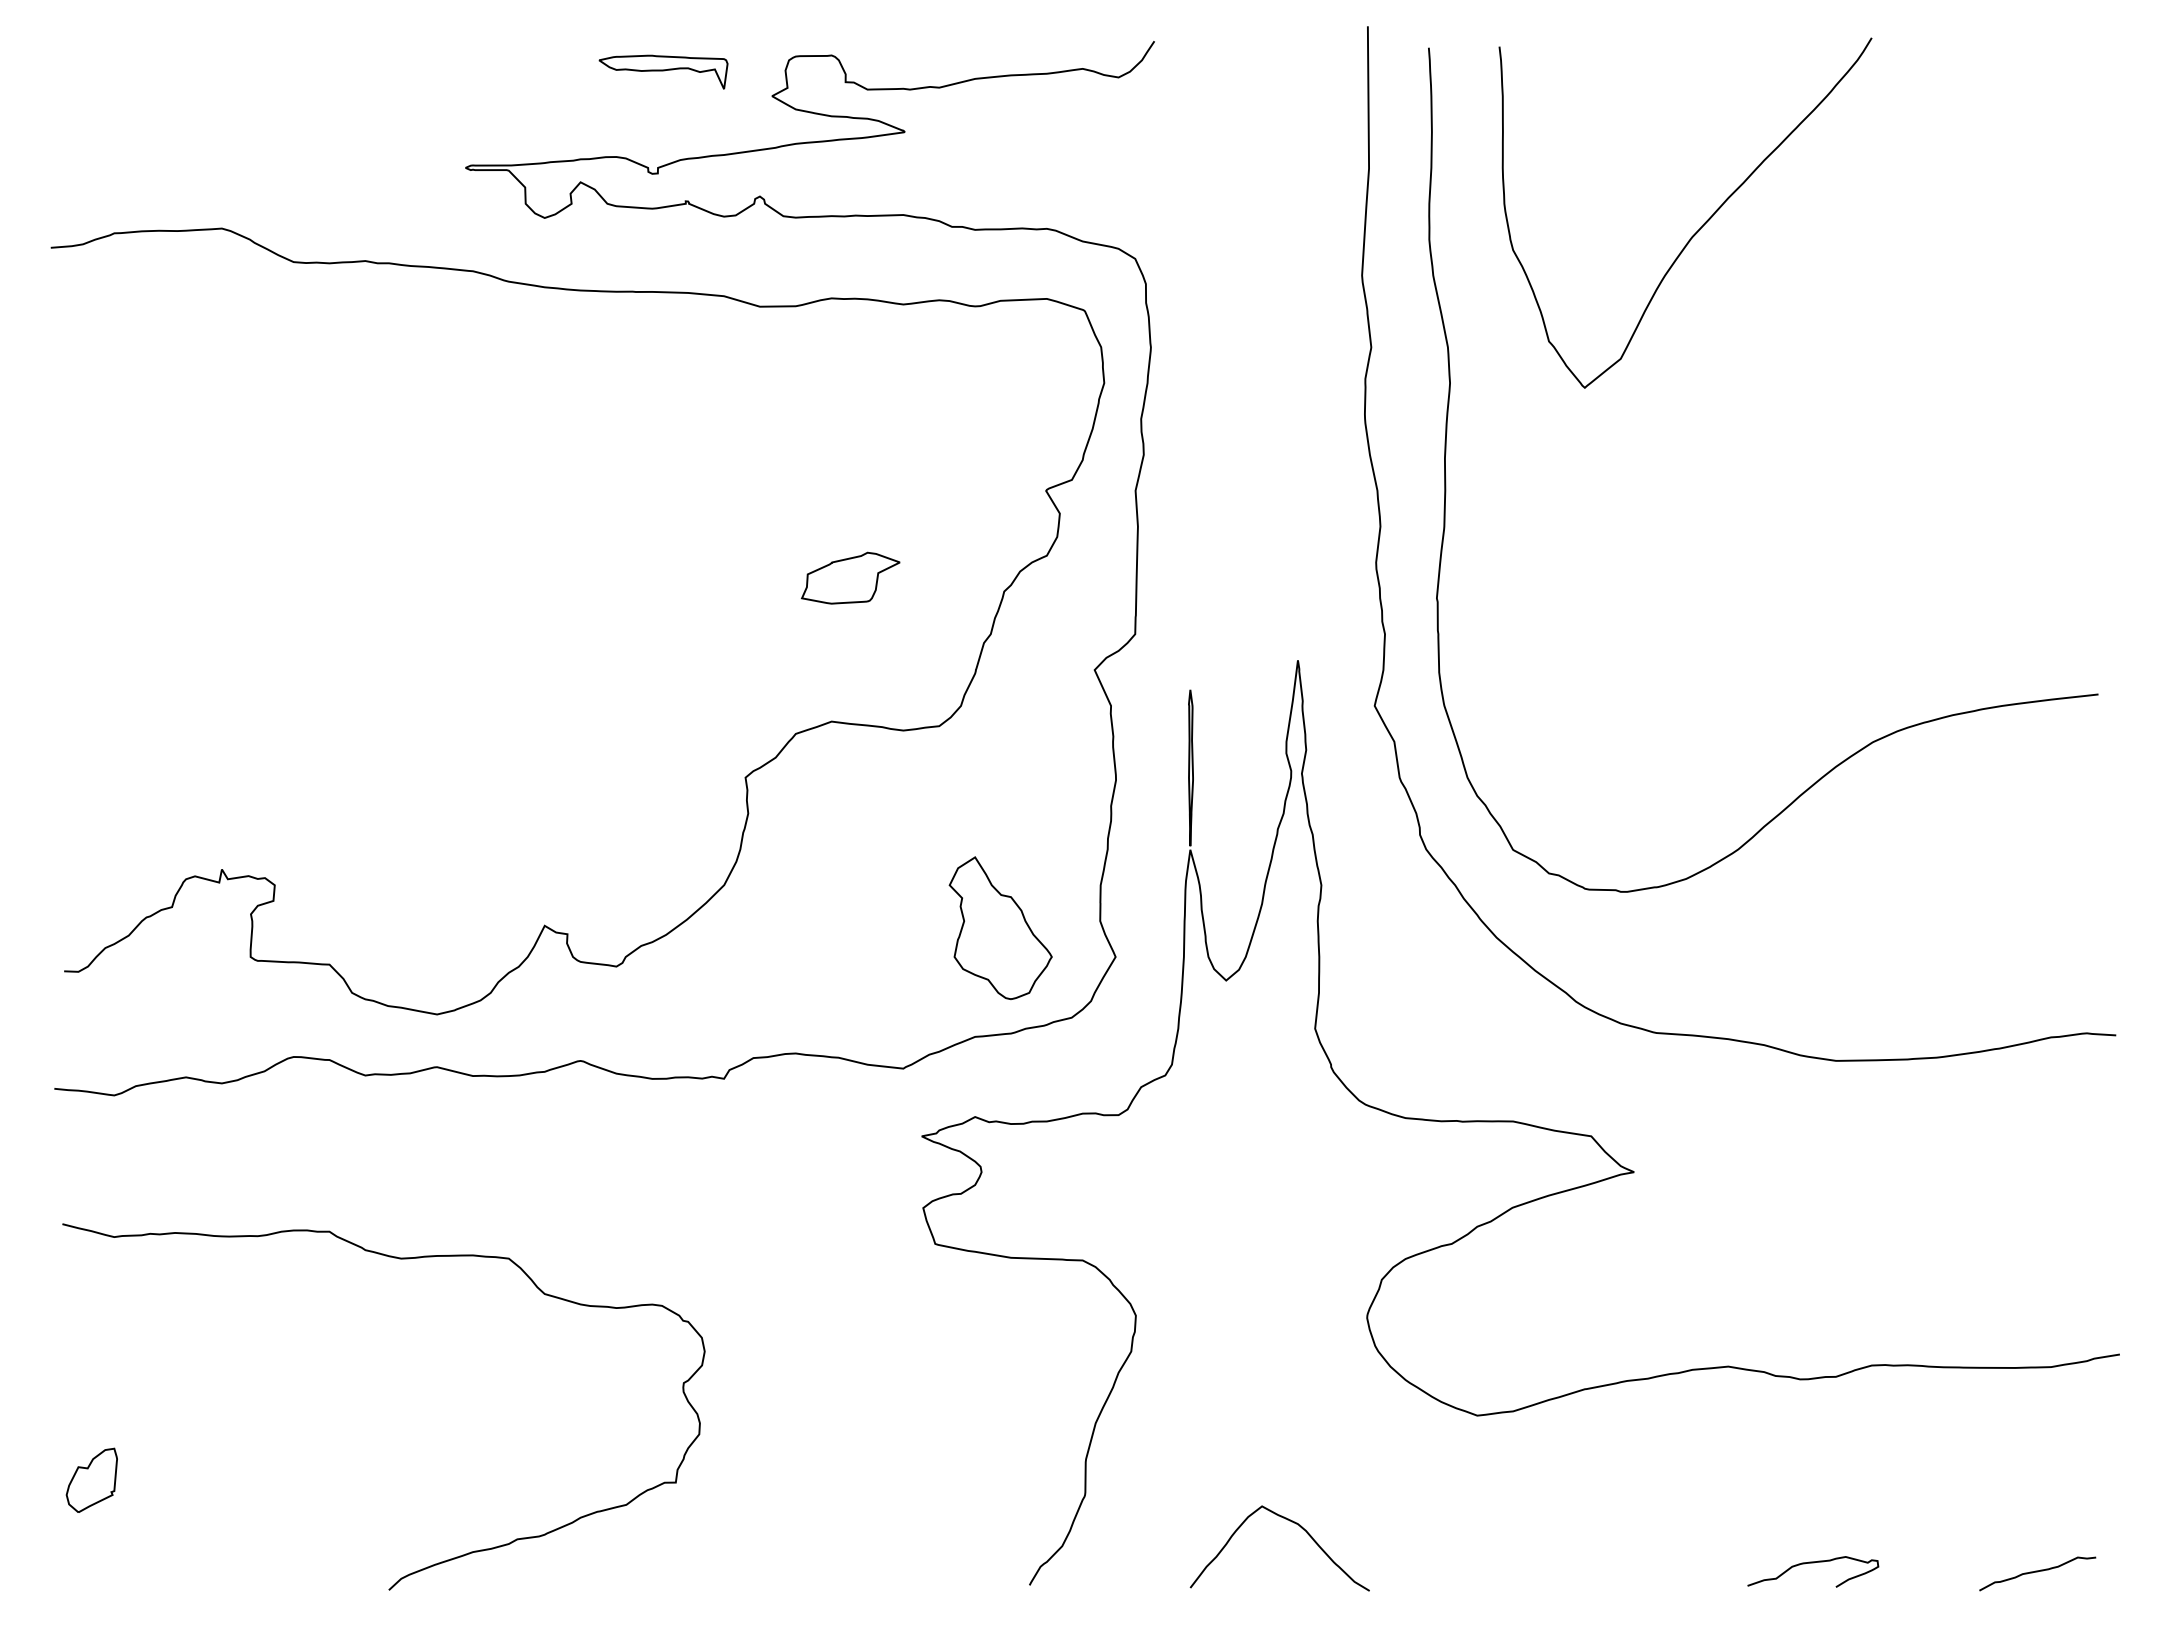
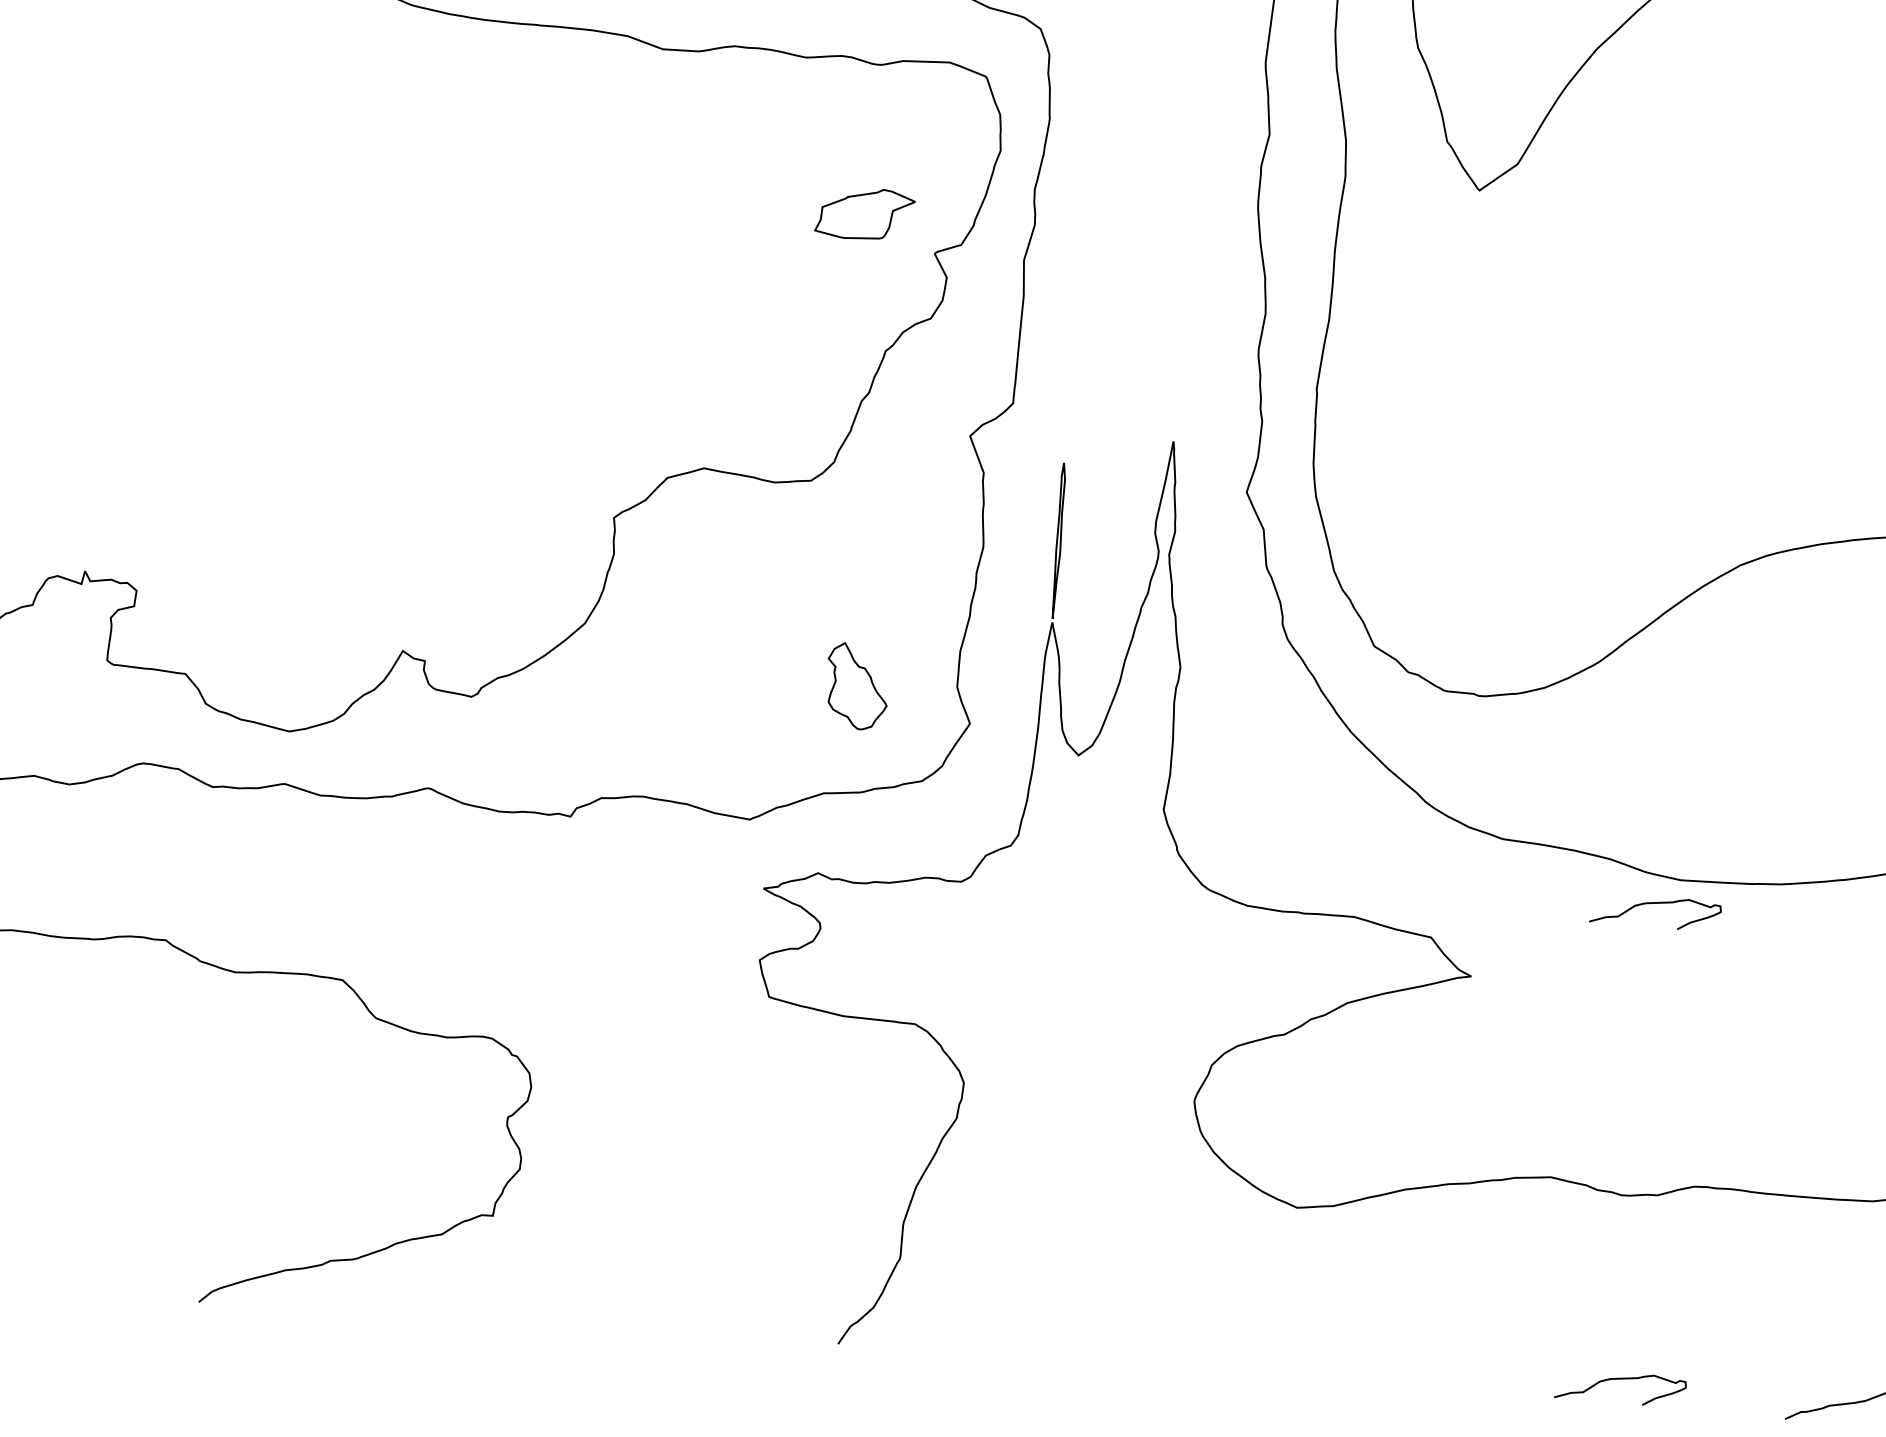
part: (850, 577) -> (864, 213), moved
part: (1000, 927) -> (857, 686), size x0.6
curve: (1813, 1086) -> (1656, 904), added
curve: (1291, 1522) -> (1103, 1300), removed

